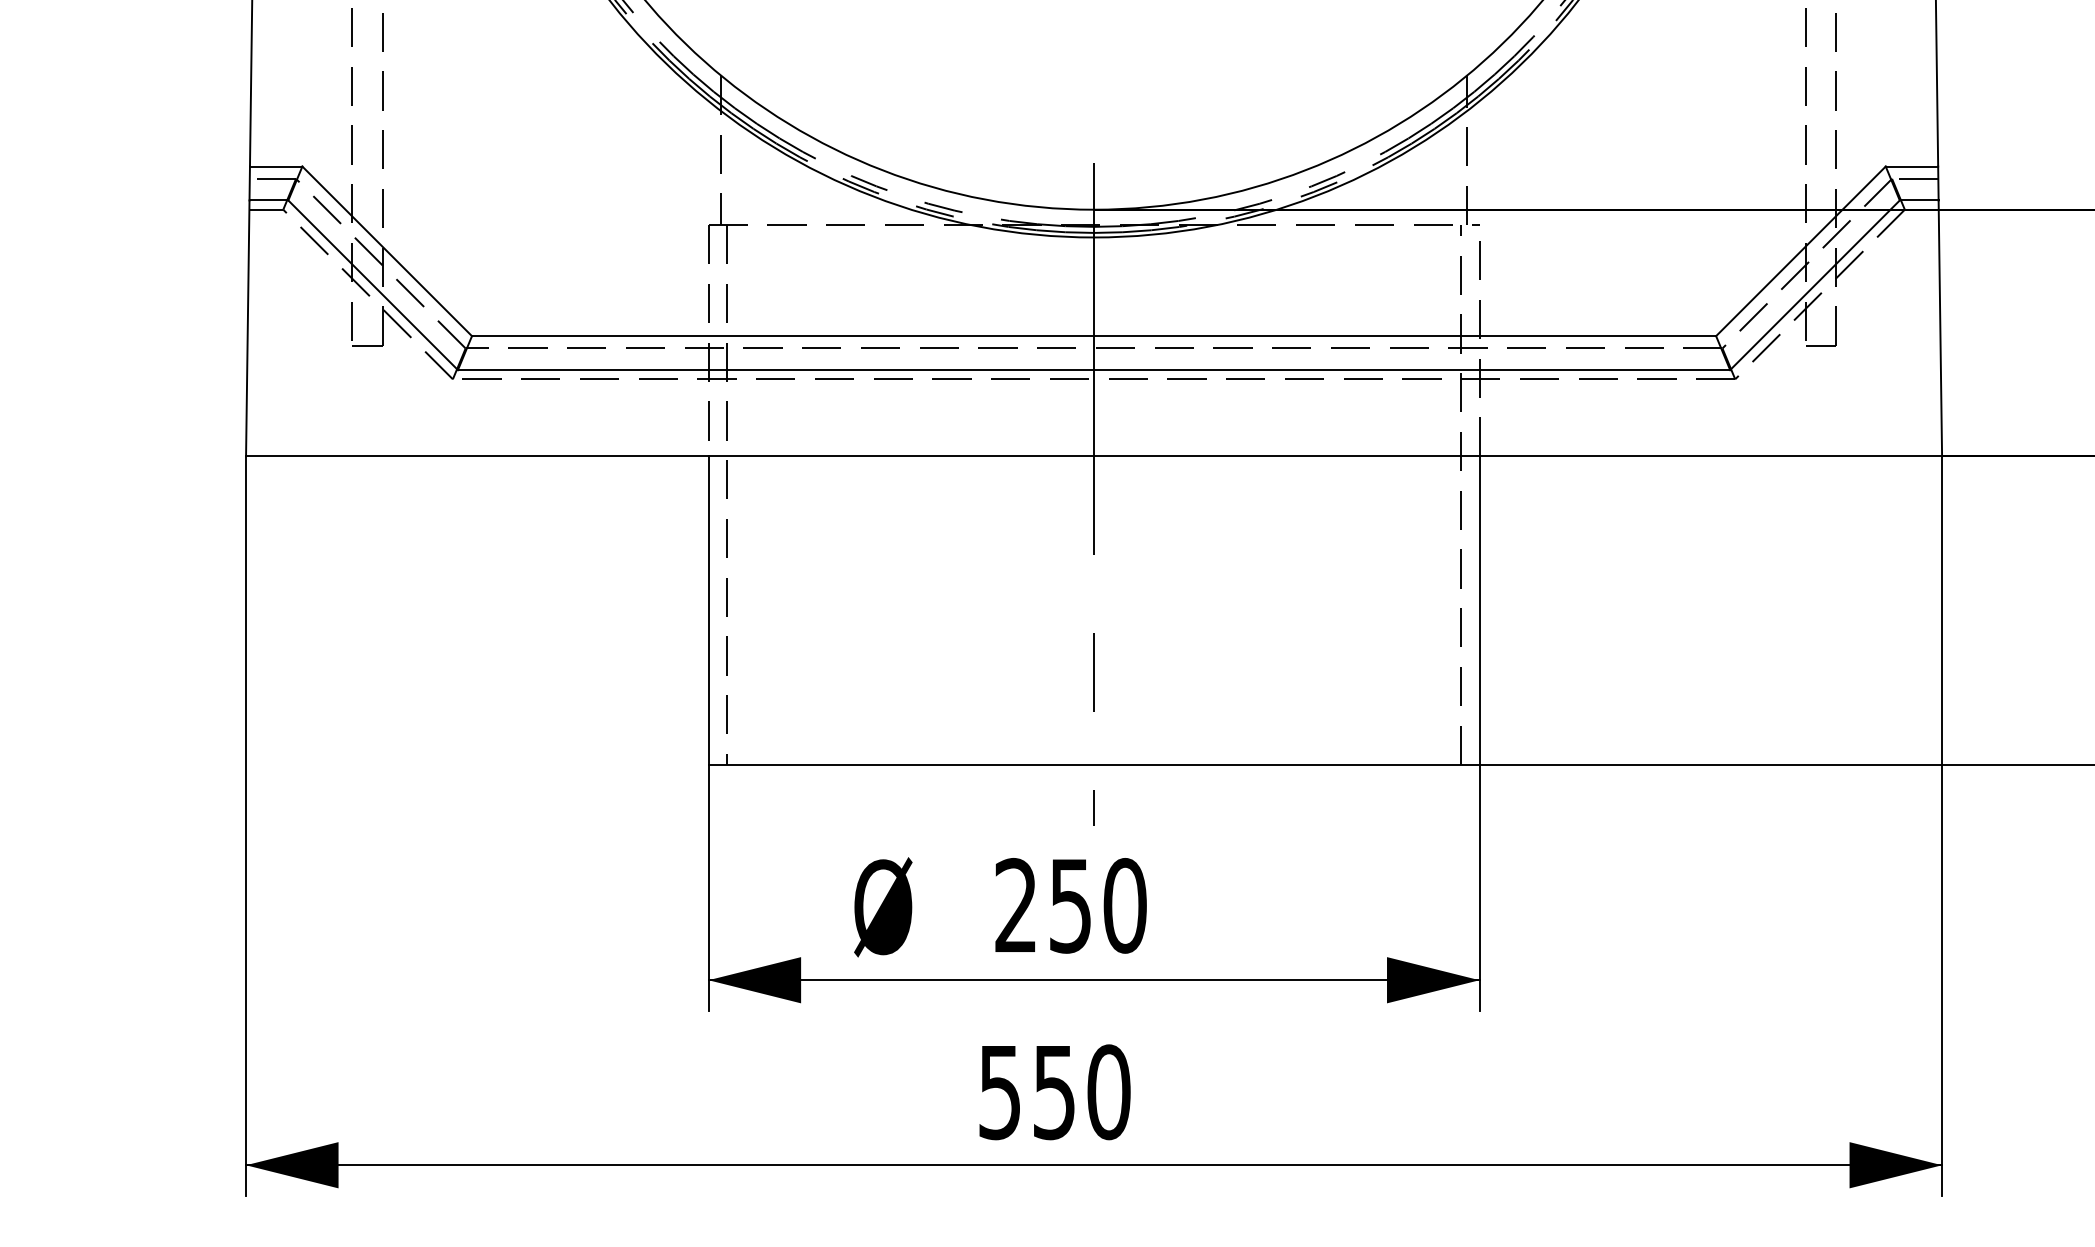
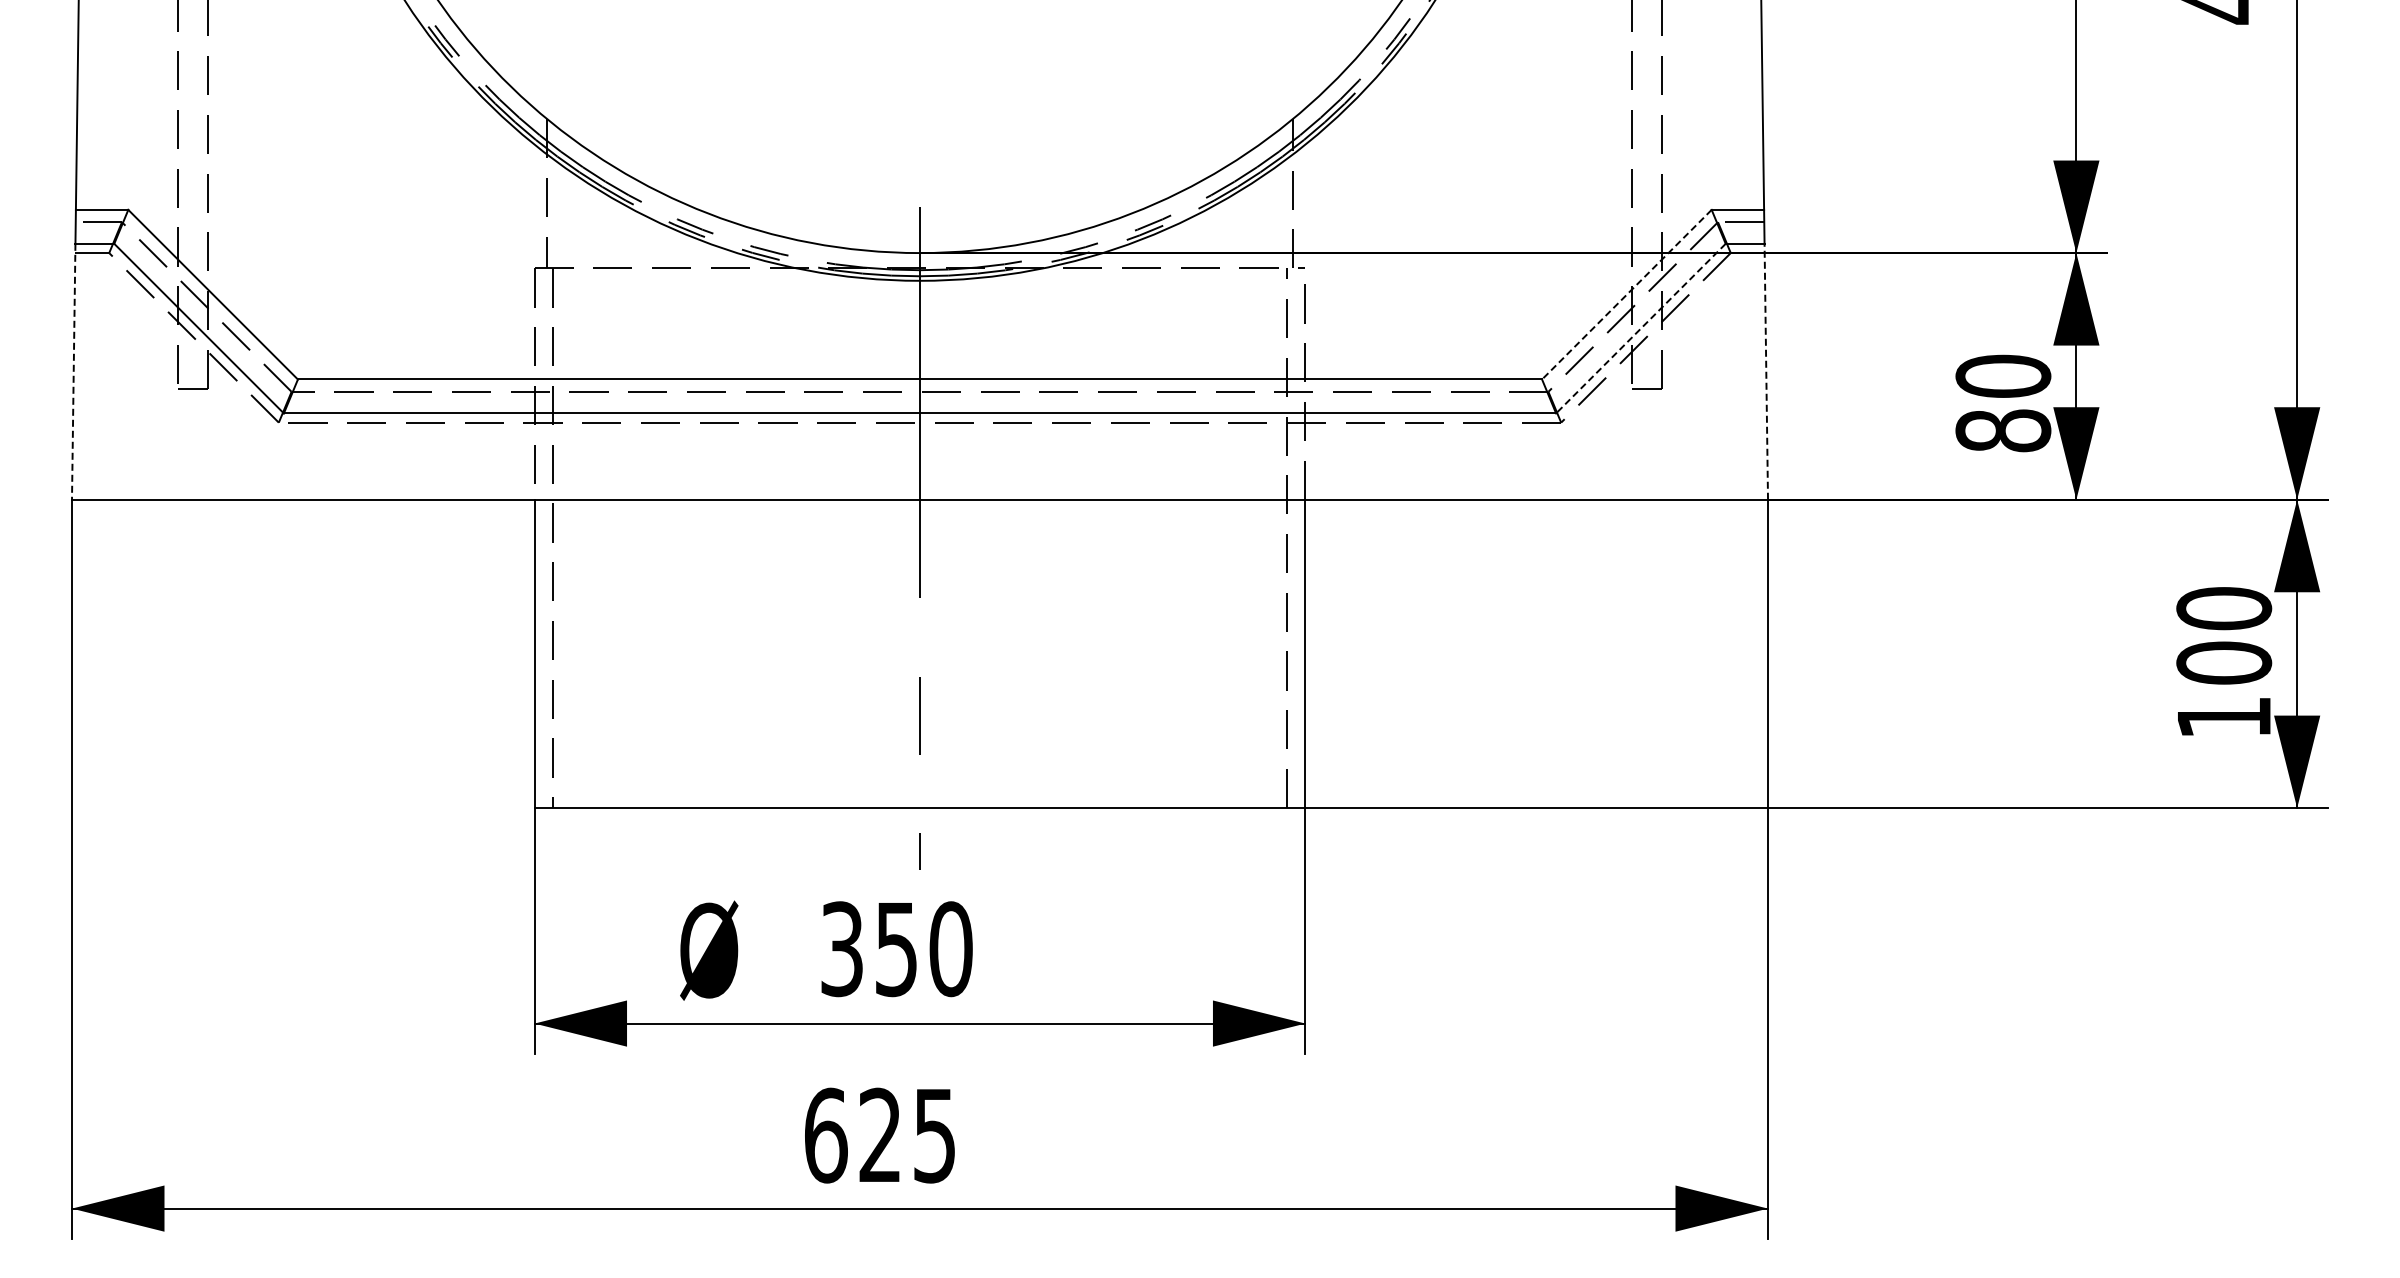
line: (1800, 251) -> (1626, 294), solid -> dashed
line: (1814, 285) -> (1640, 328), solid -> dashed
line: (247, 328) -> (73, 371), solid -> dashed
line: (1940, 328) -> (1766, 371), solid -> dashed
text: (1015, 906) -> (841, 949), 250 -> 350
text: (1054, 1092) -> (880, 1135), 550 -> 625

